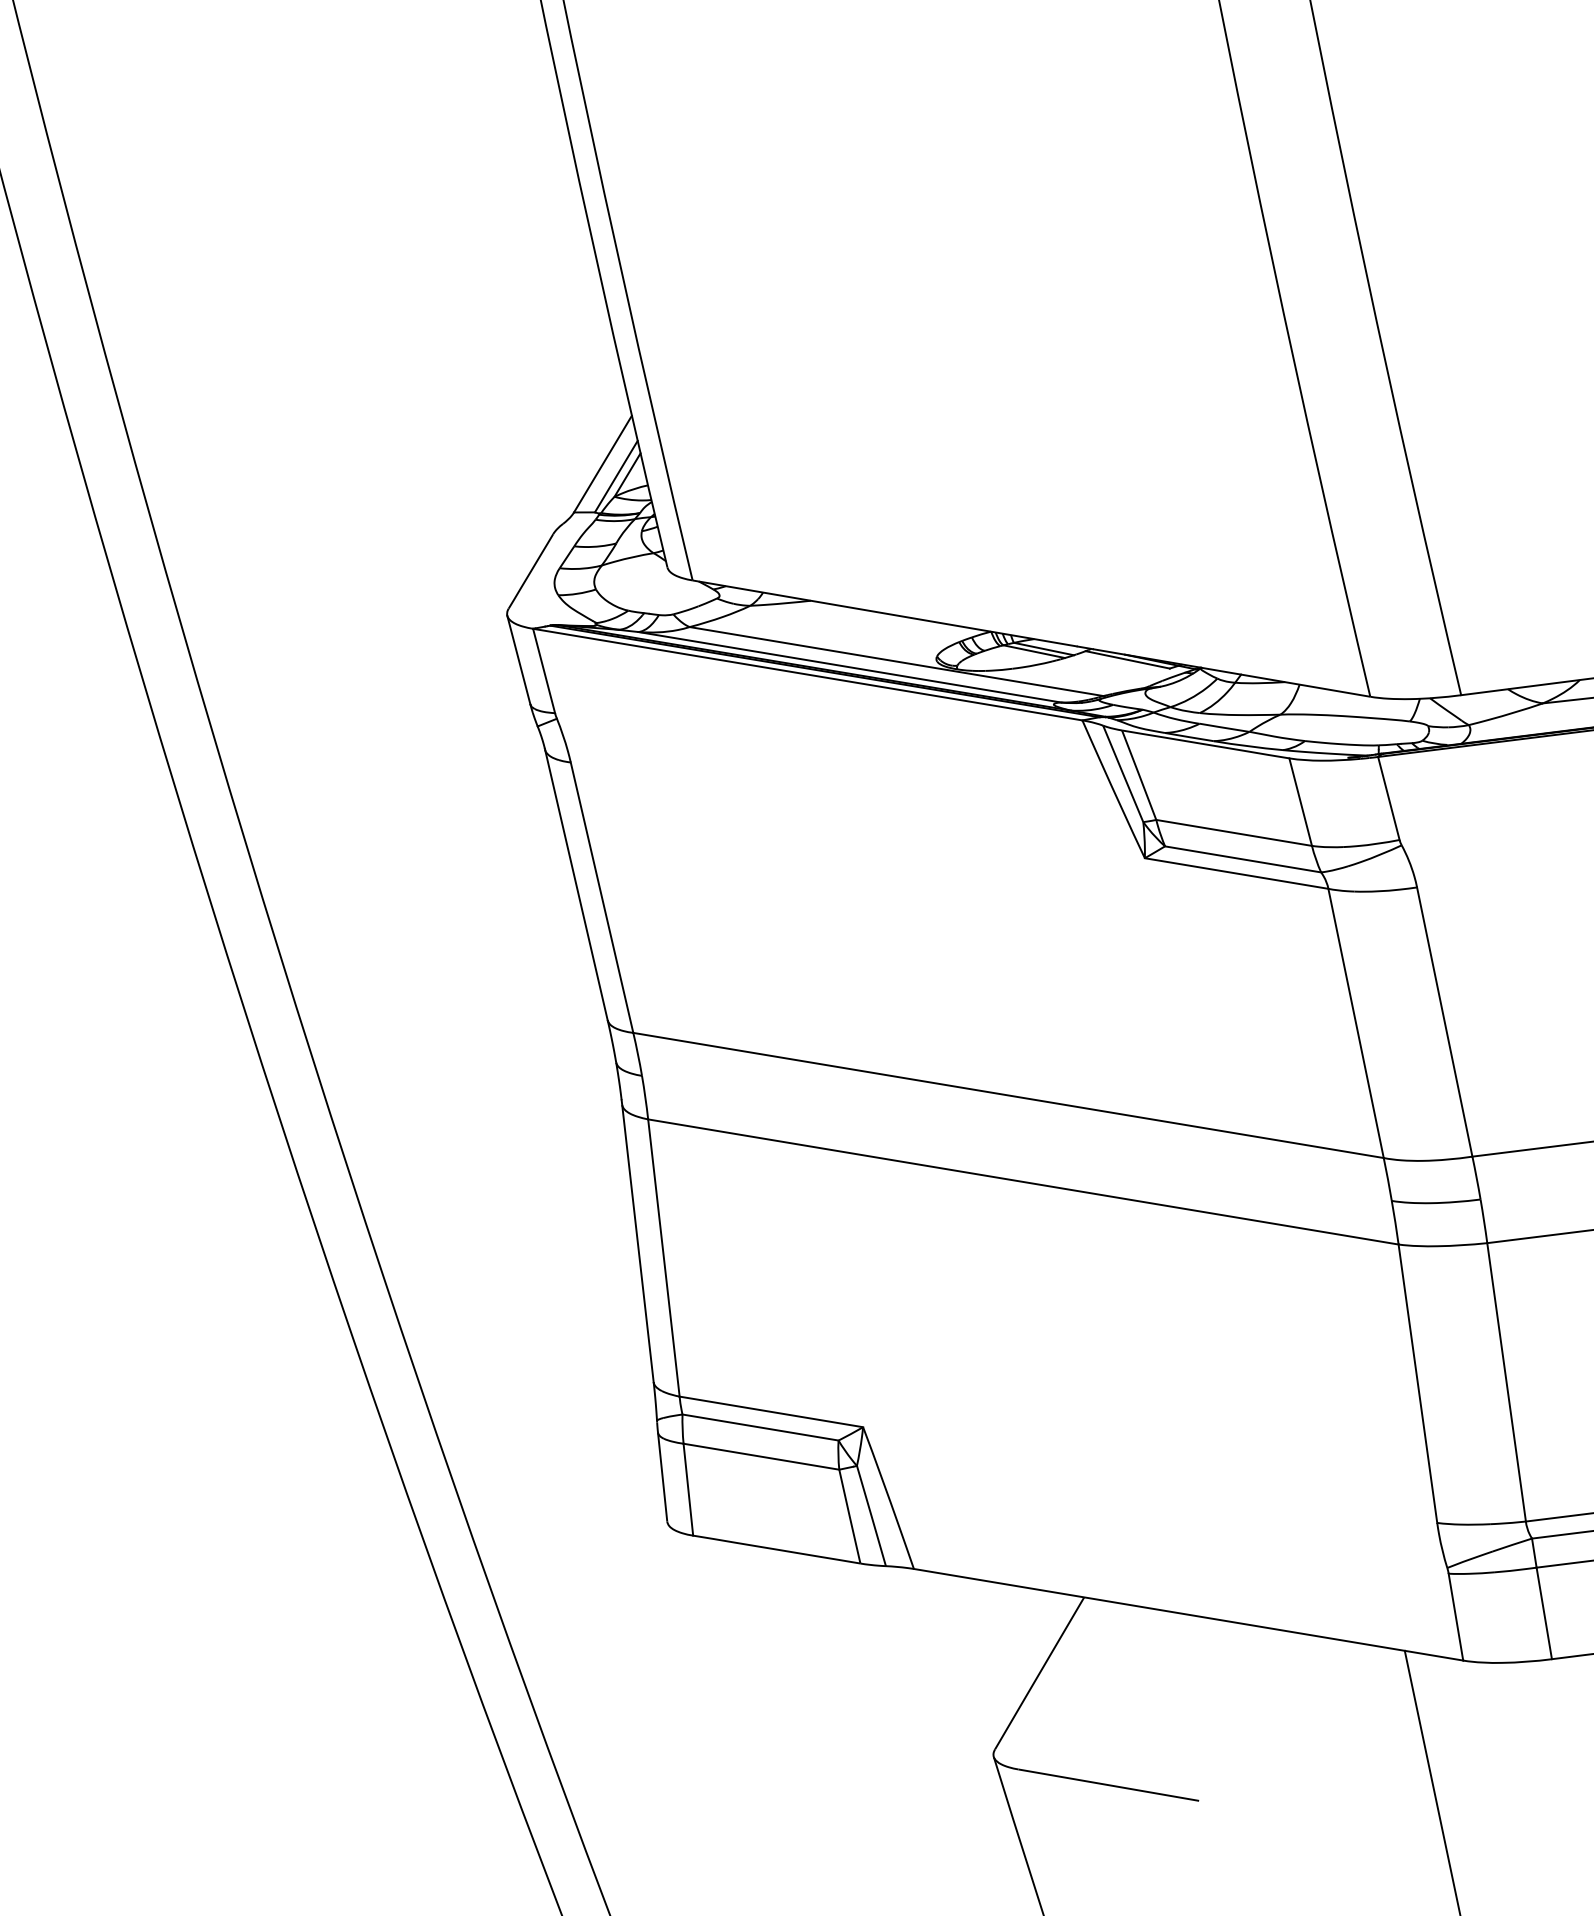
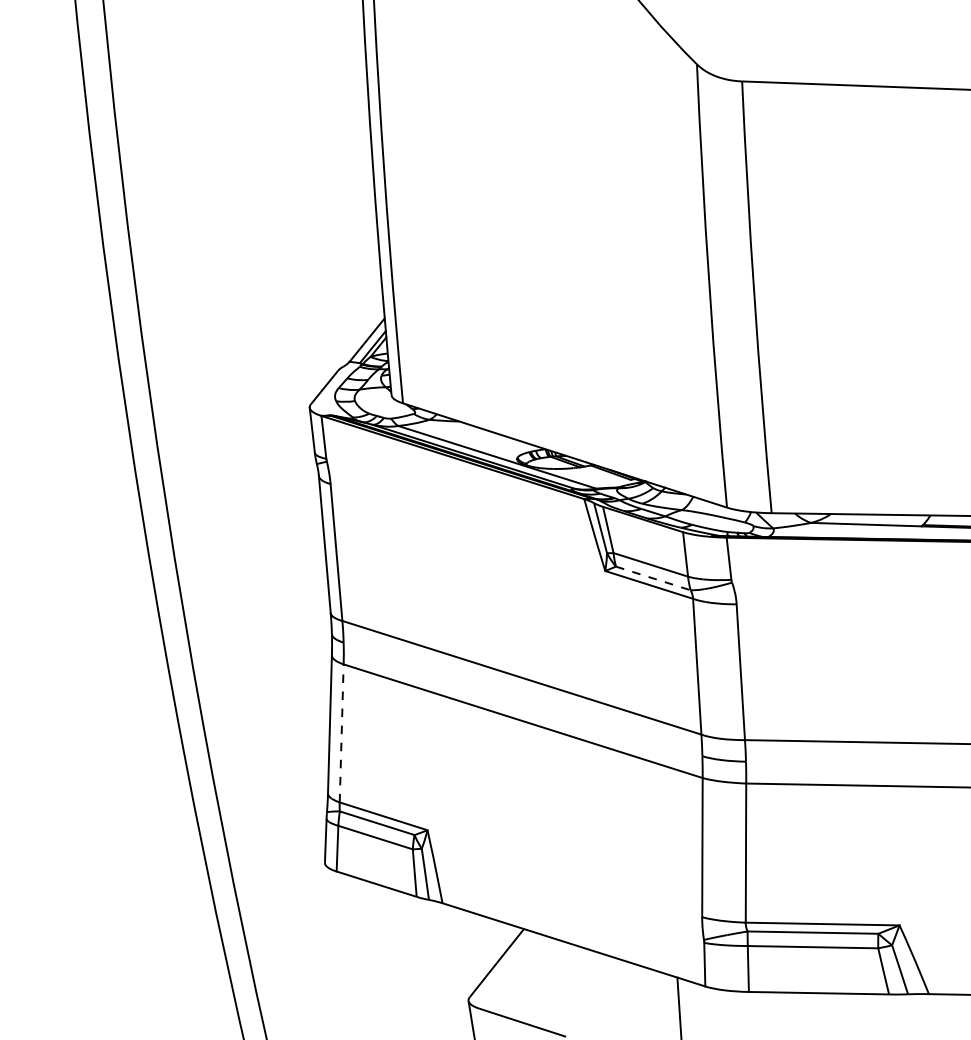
line: (1243, 859) -> (653, 578), solid -> dashed
line: (663, 1256) -> (341, 732), solid -> dashed

